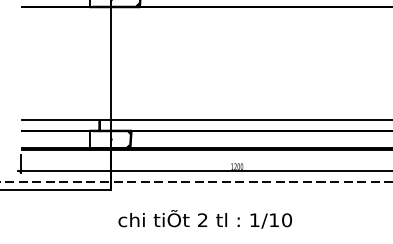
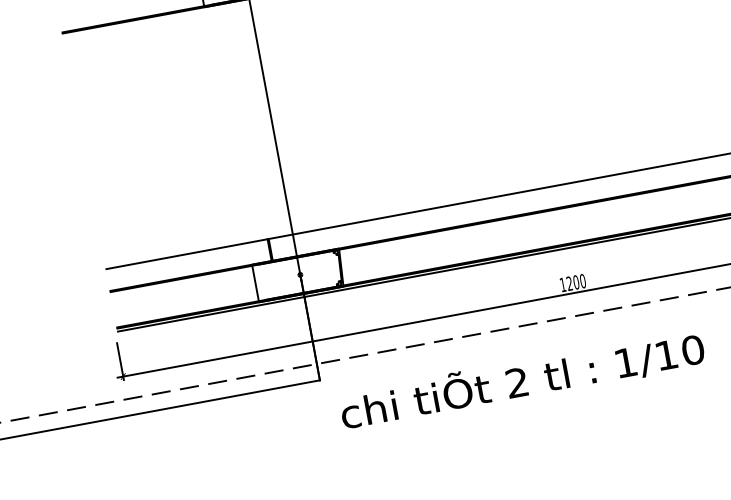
text: (205, 219) -> (522, 380), moved

